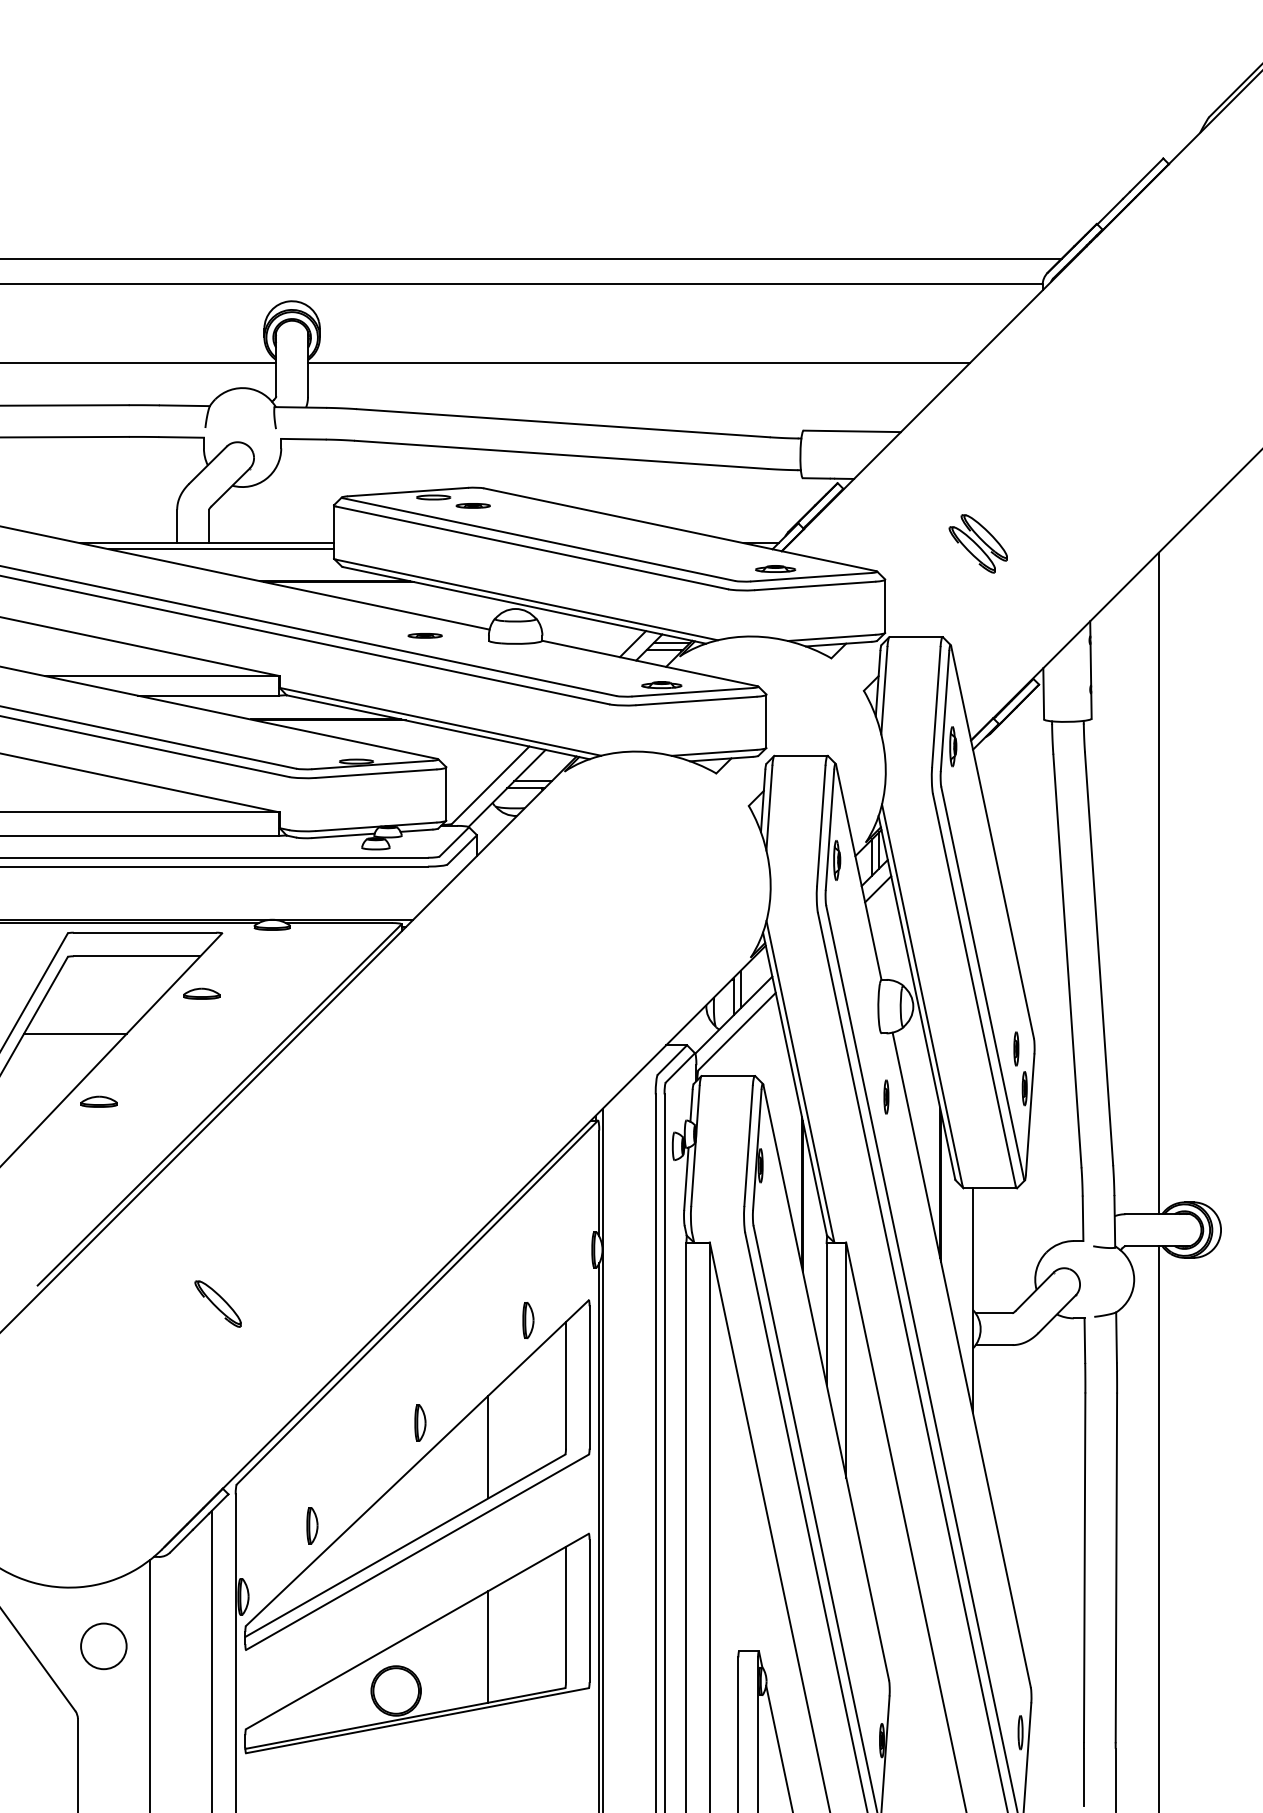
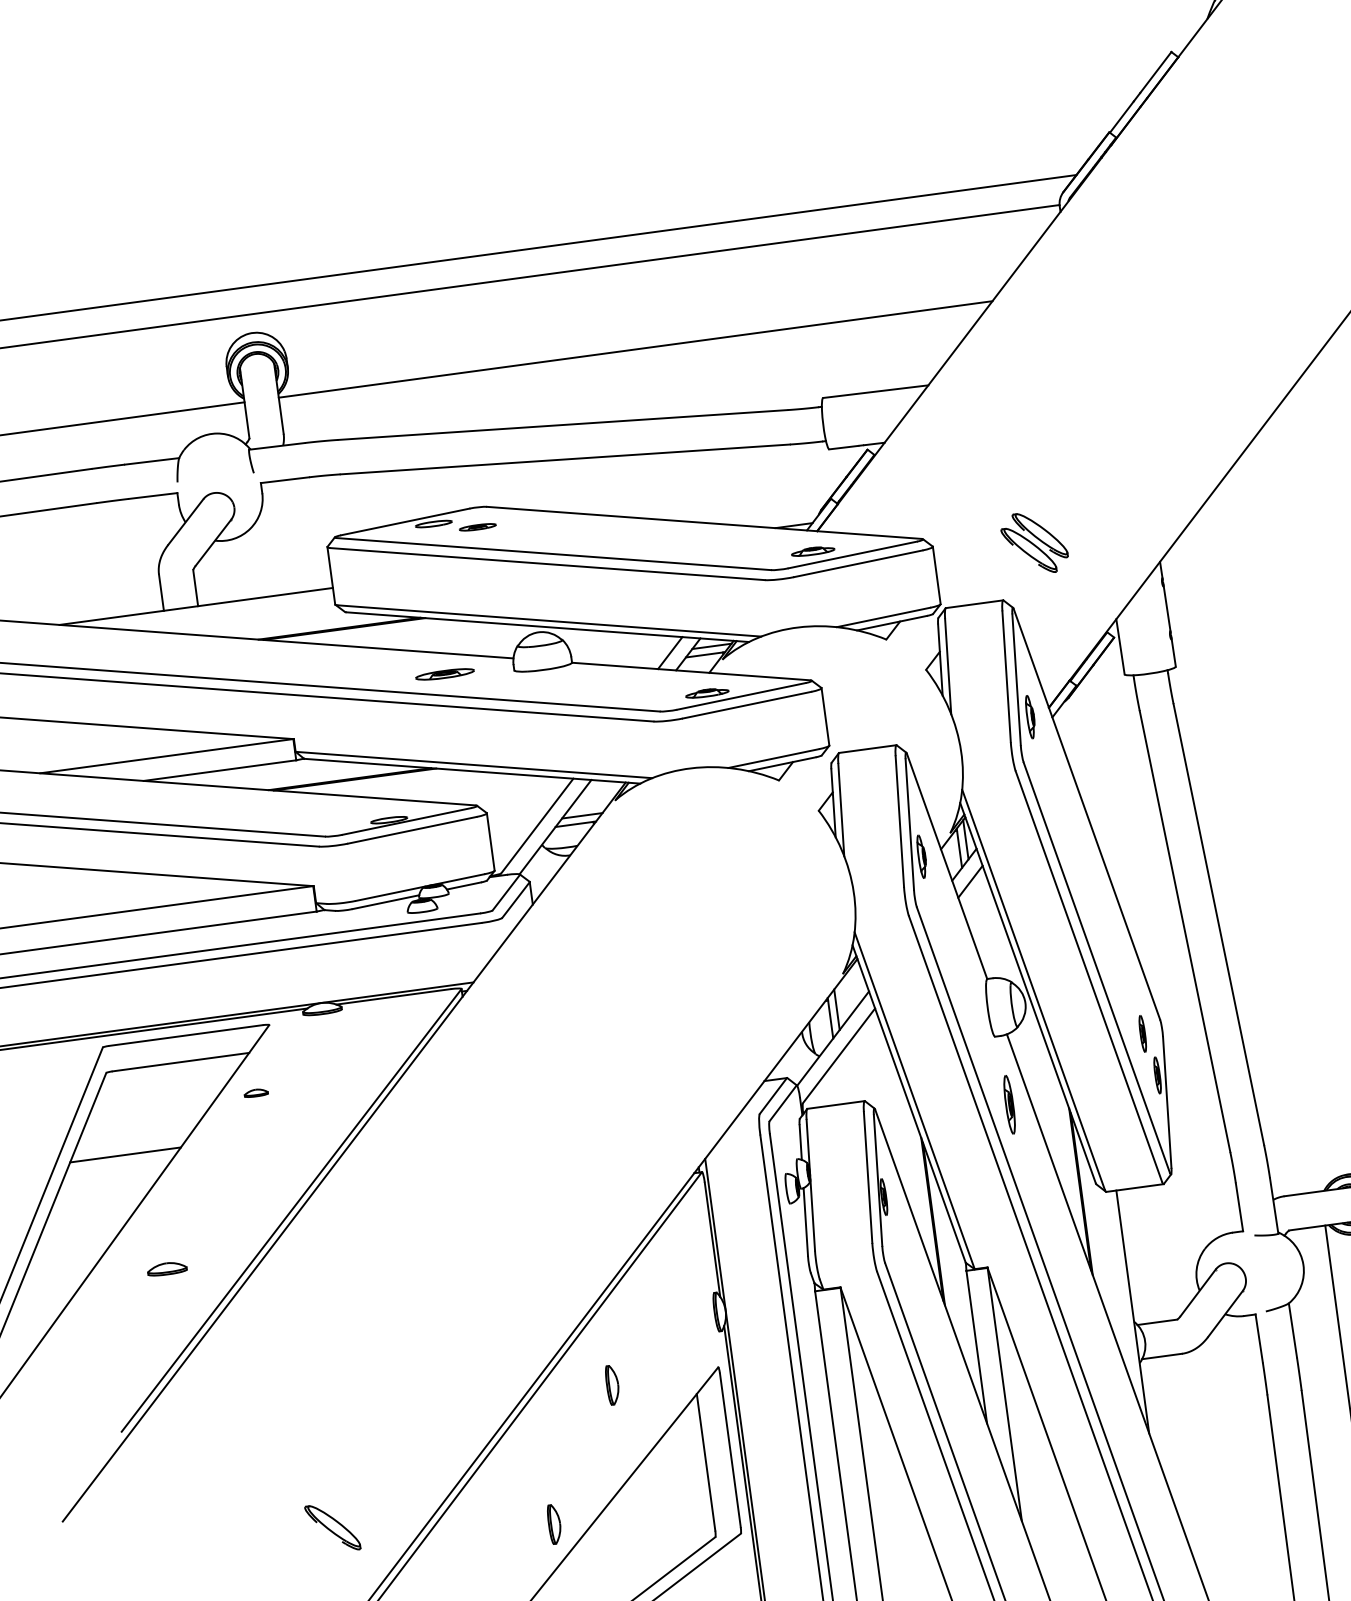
part: (977, 543) -> (1033, 542), moved
line: (220, 549) -> (211, 611), removed
part: (424, 635) -> (444, 674), size x1.6
line: (1158, 883) -> (1271, 834), removed
part: (201, 993) -> (255, 1092), size x0.6
part: (886, 1096) -> (1009, 1104), size x1.6
part: (98, 1101) -> (166, 1268), moved
part: (217, 1303) -> (332, 1527), moved
part: (528, 1320) -> (612, 1385), moved
line: (488, 1446) -> (631, 1539), removed

